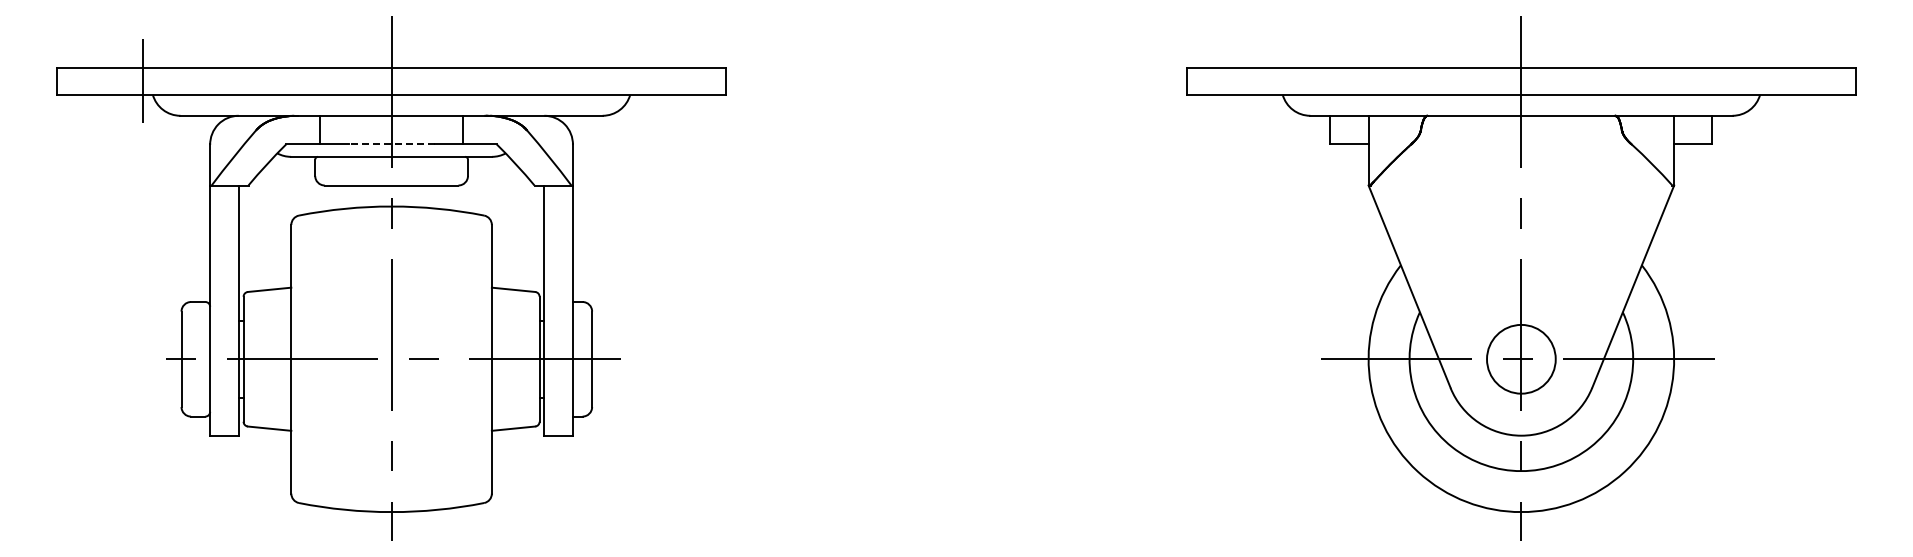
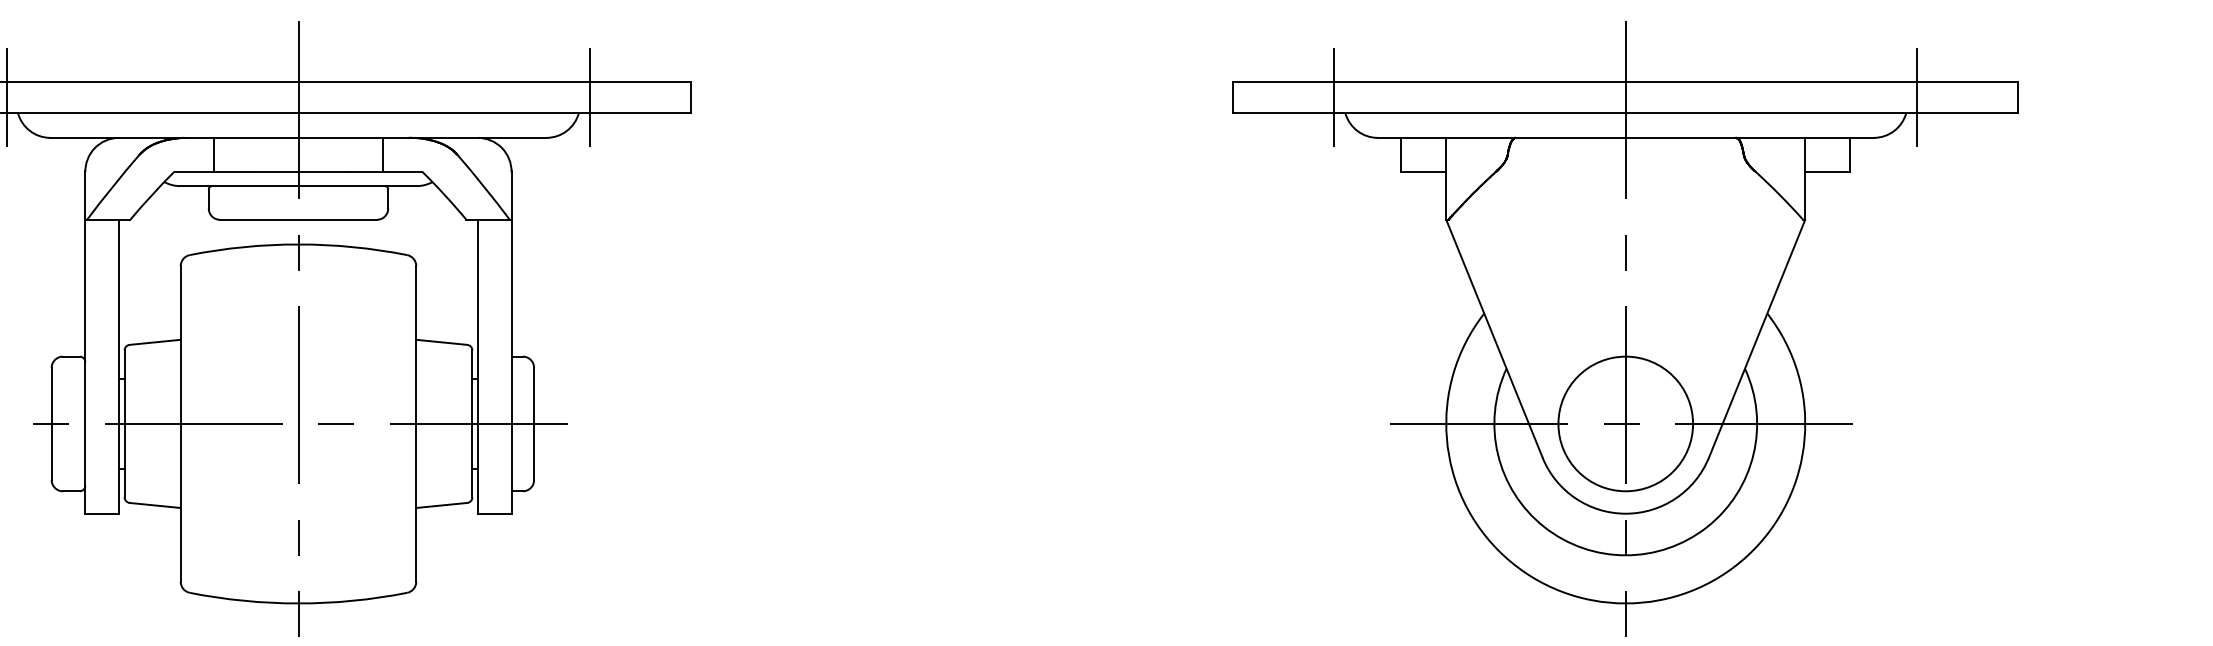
line: (639, 81) -> (589, 97), added
line: (1273, 81) -> (1334, 97), added
line: (1769, 81) -> (1917, 97), added
line: (391, 144) -> (298, 171), dashed -> solid
circle: (1521, 359) -> (1625, 424), size x1.67

